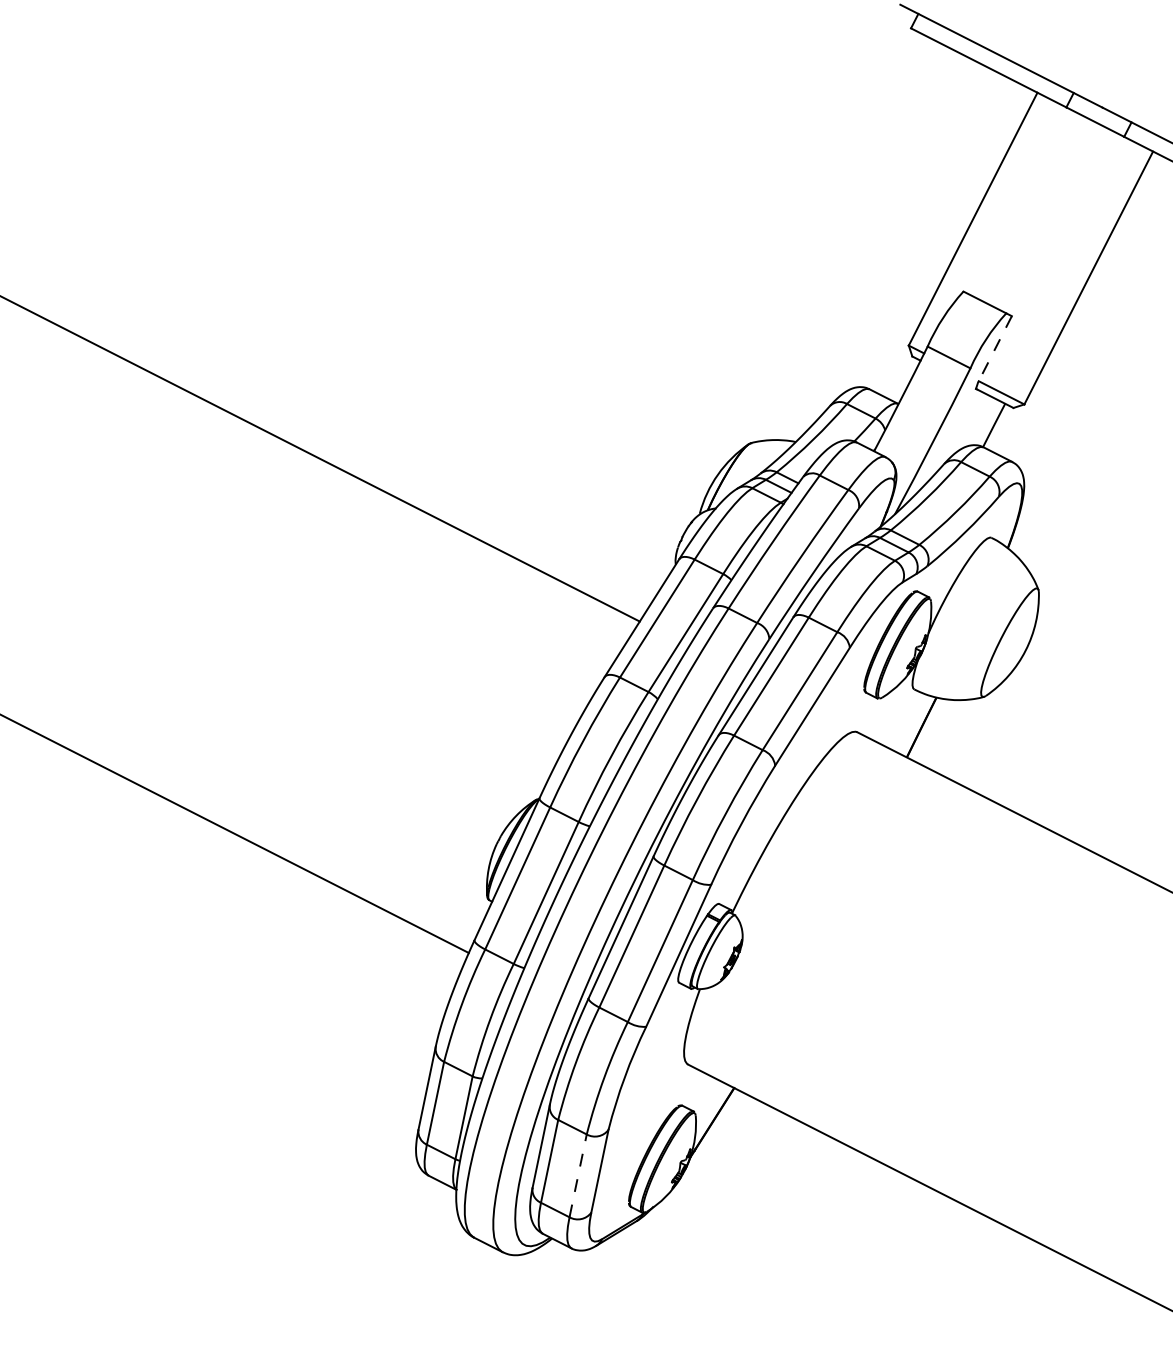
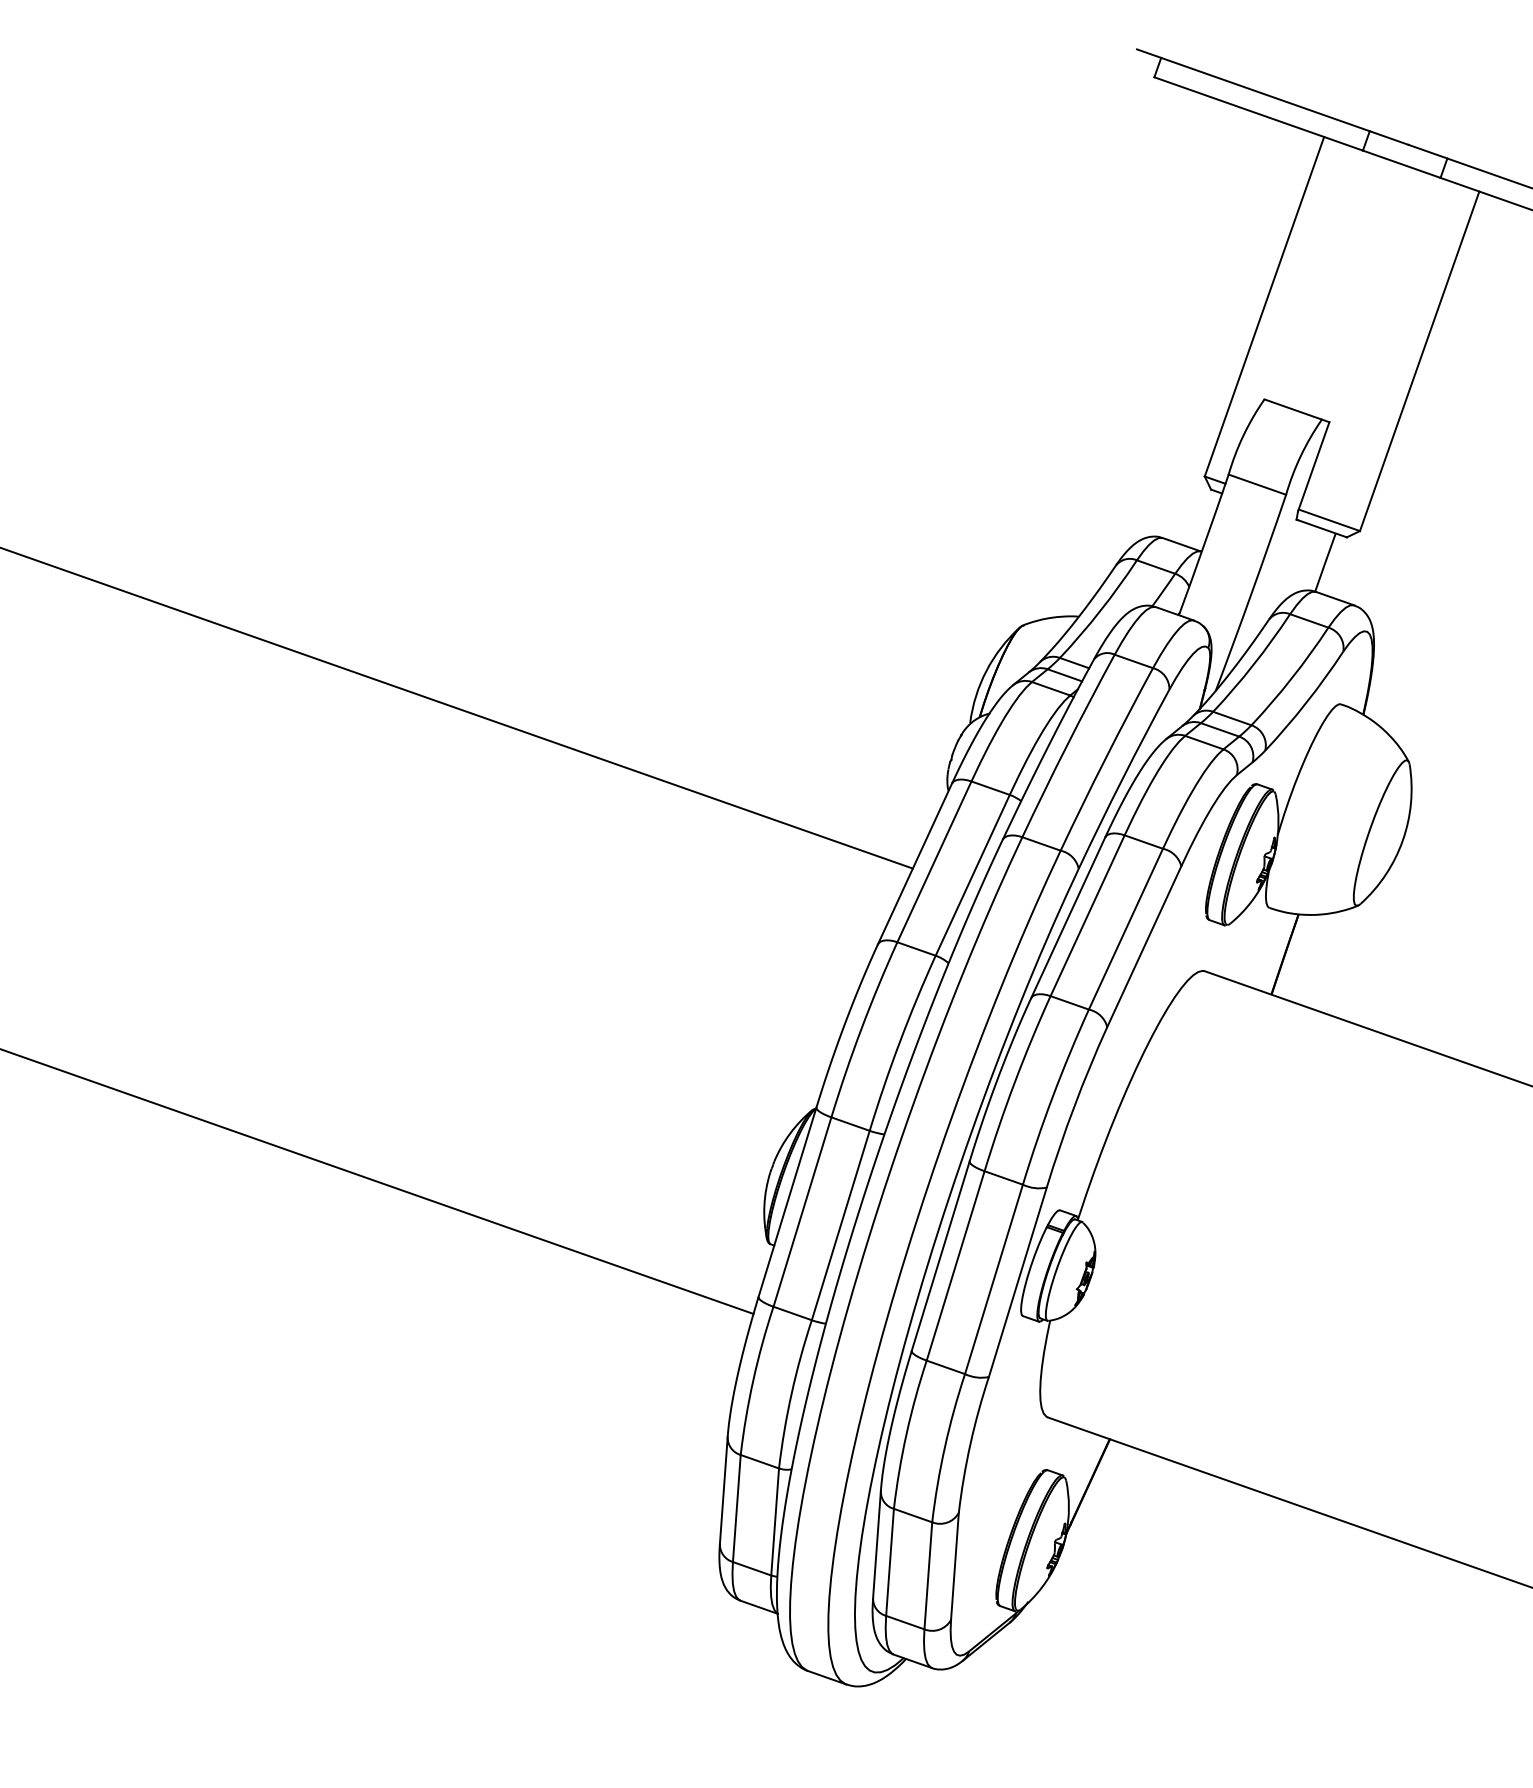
line: (994, 349) -> (1313, 467), dashed -> solid
line: (578, 1175) -> (928, 1575), dashed -> solid

